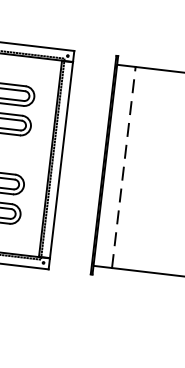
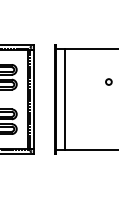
line: (124, 167) -> (65, 99), dashed -> solid

